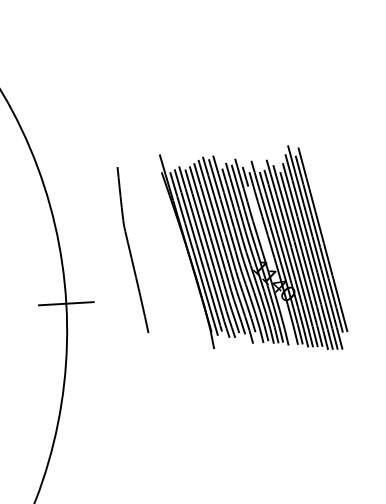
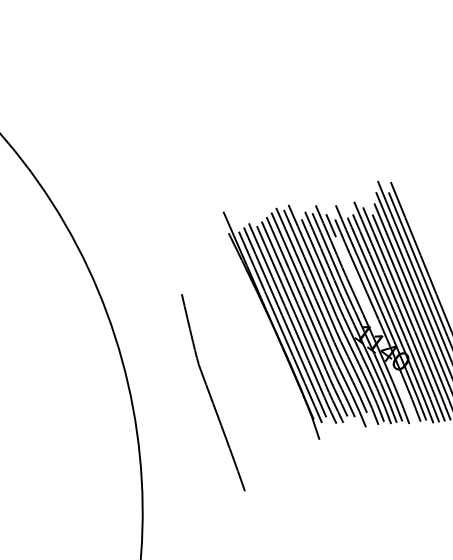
part: (132, 250) -> (212, 393), moved
line: (65, 303) -> (131, 407), removed

